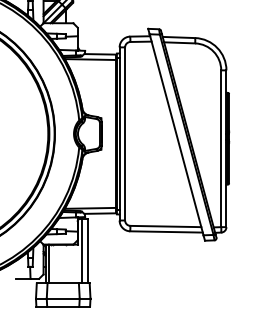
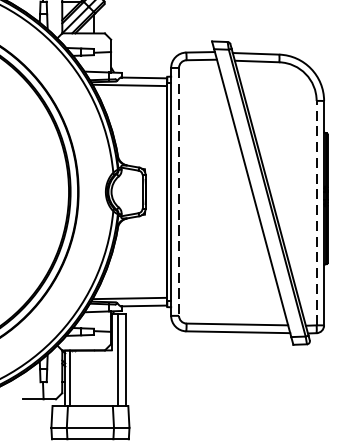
line: (125, 133) -> (179, 191), solid -> dashed
line: (221, 148) -> (317, 212), solid -> dashed

